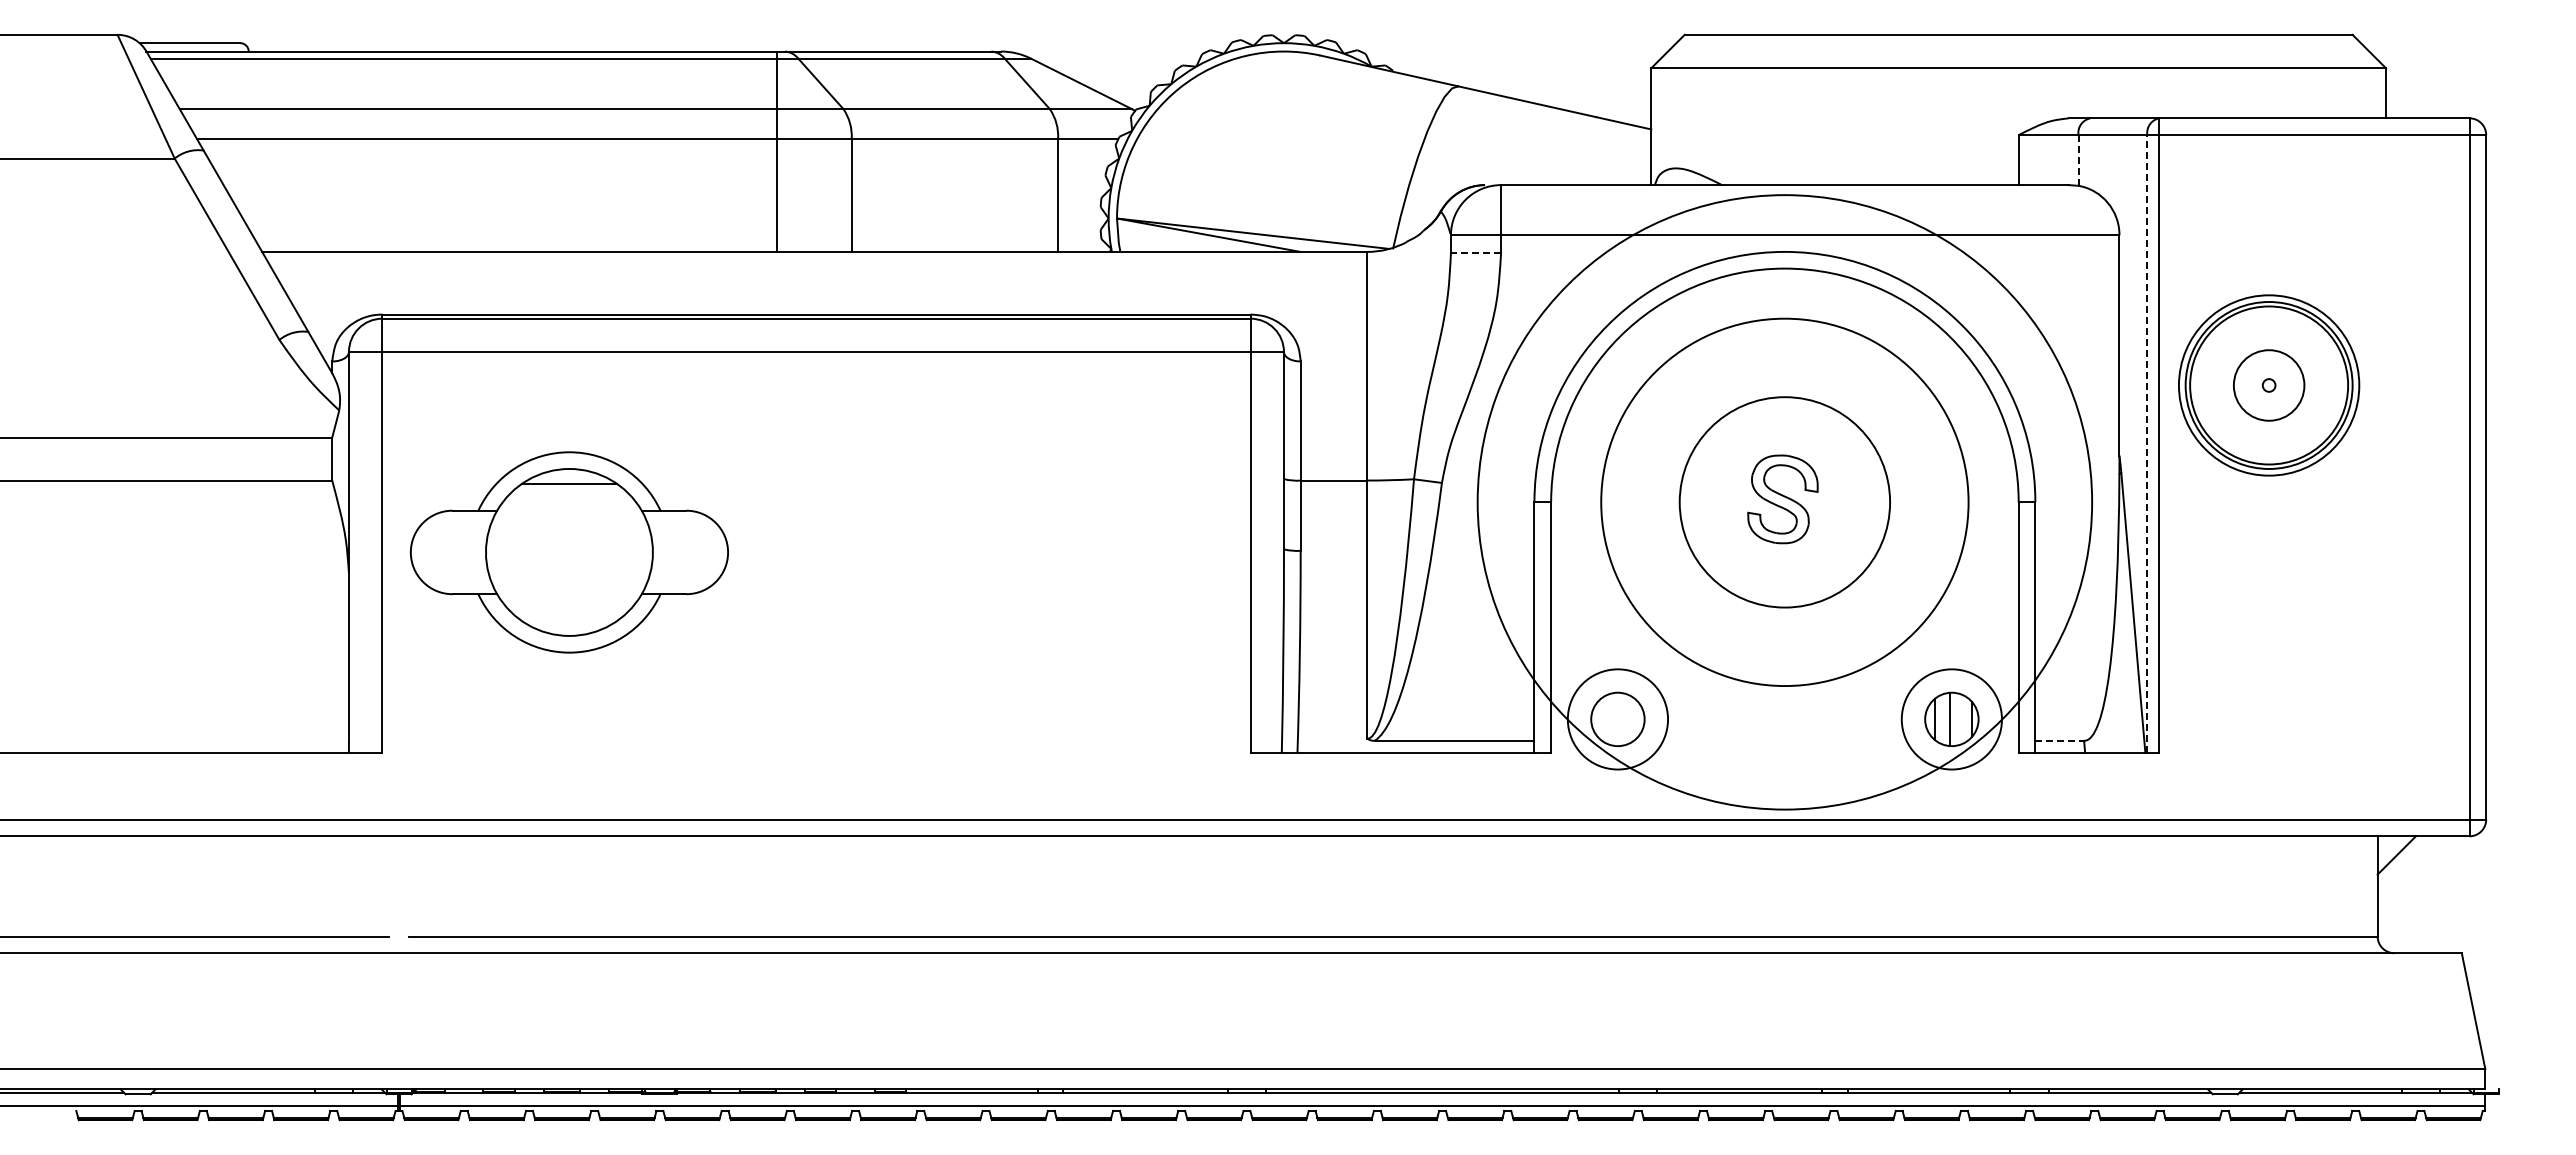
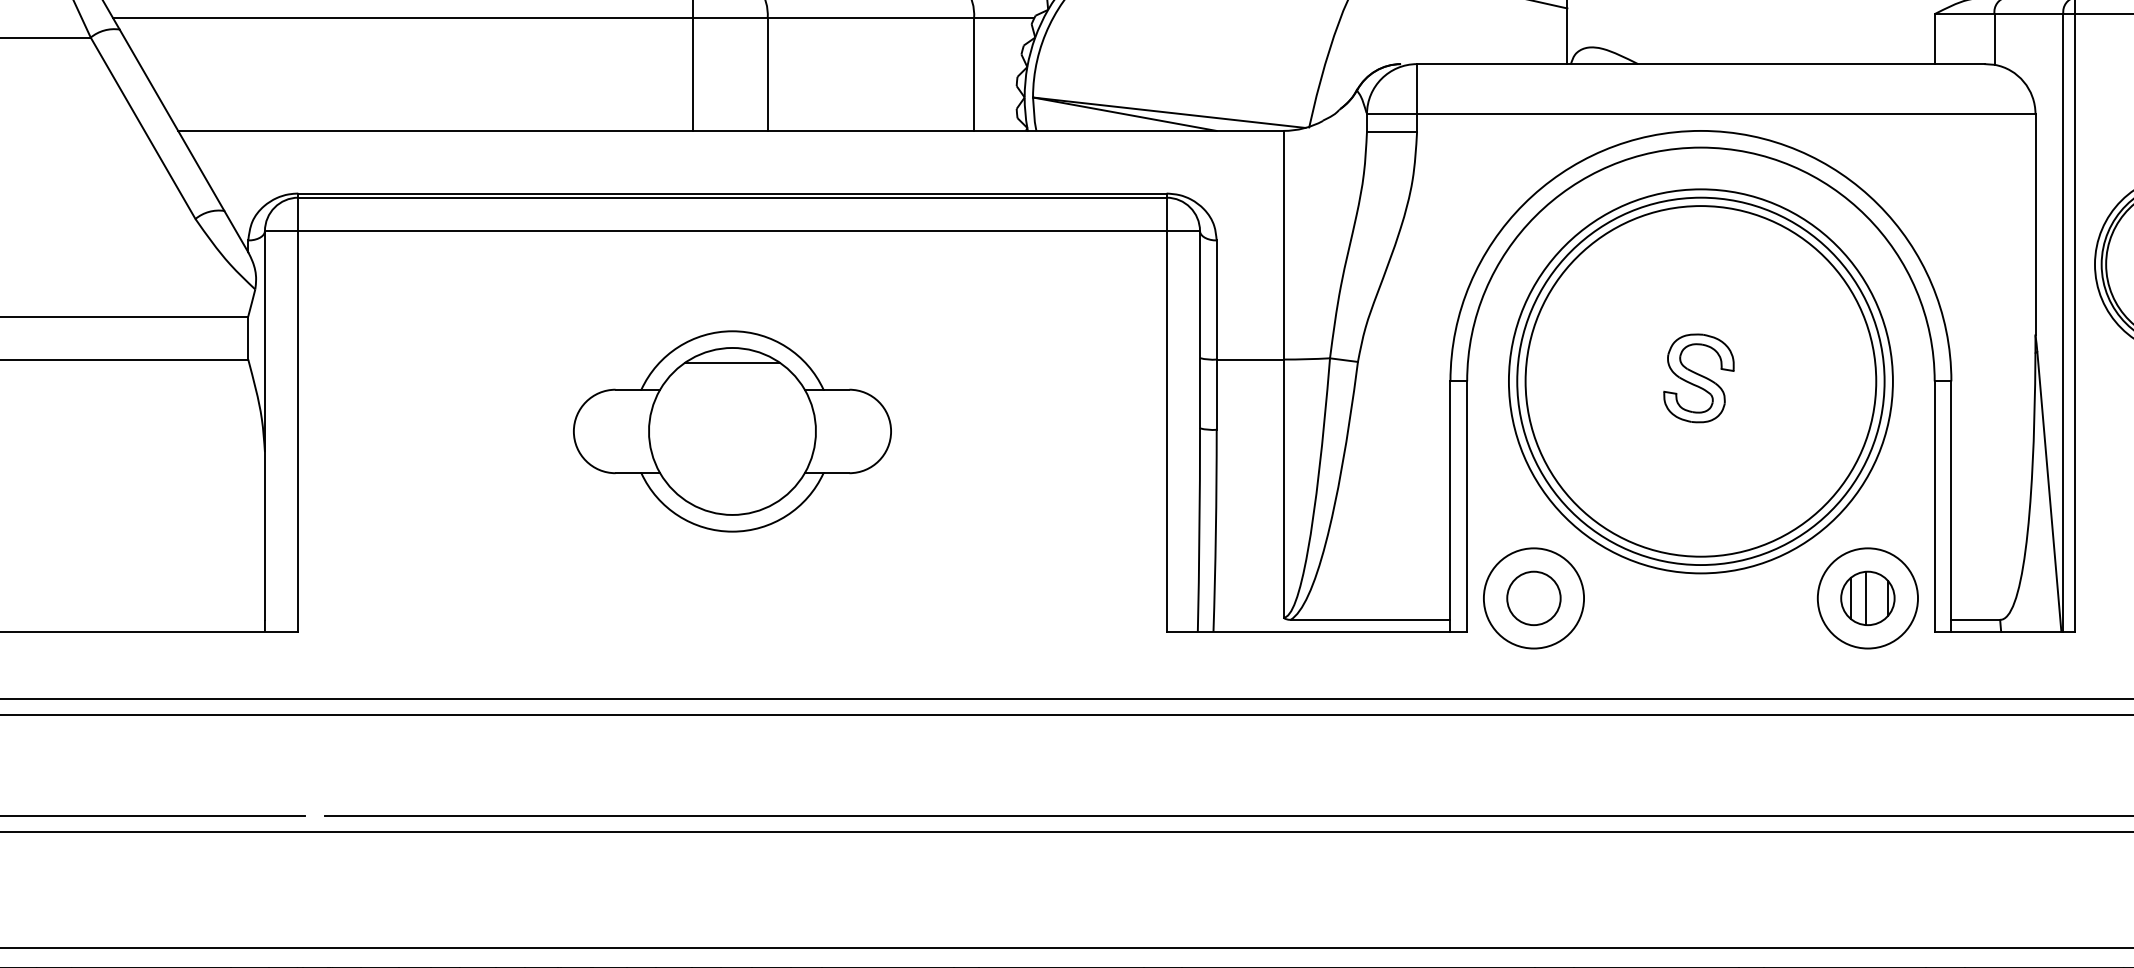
line: (2078, 160) -> (1994, 39), dashed -> solid
line: (1475, 253) -> (1391, 132), dashed -> solid
line: (2147, 443) -> (2063, 322), dashed -> solid
circle: (1784, 502) -> (1700, 381), size x0.62
circle: (1784, 502) -> (1700, 381), size x1.67
part: (569, 552) -> (732, 431), moved
line: (2060, 740) -> (1976, 619), dashed -> solid

